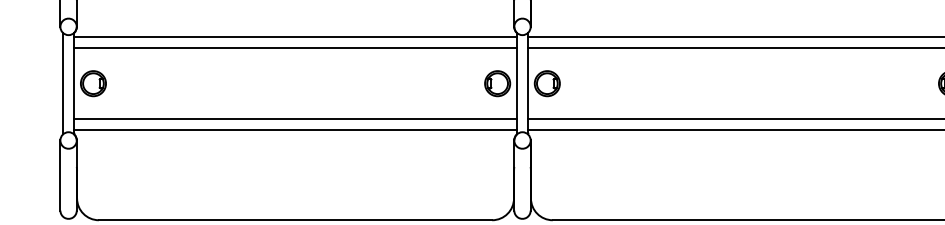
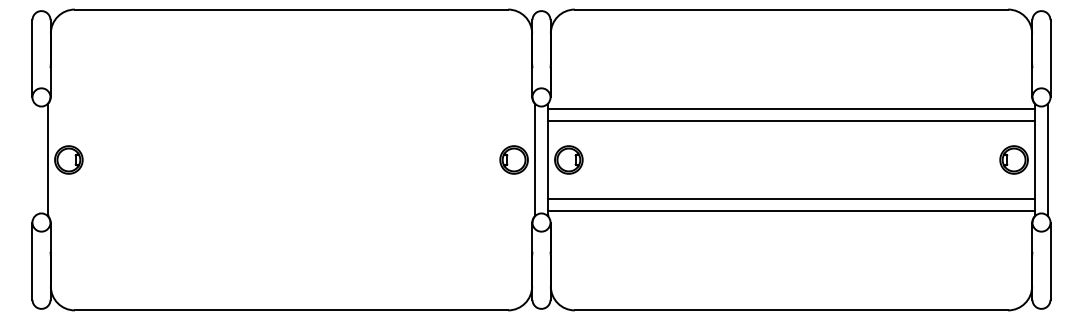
line: (295, 36) -> (291, 108), removed
line: (295, 47) -> (291, 120), removed
line: (63, 83) -> (35, 159), removed
line: (295, 119) -> (291, 199), removed
line: (295, 130) -> (291, 211), removed

